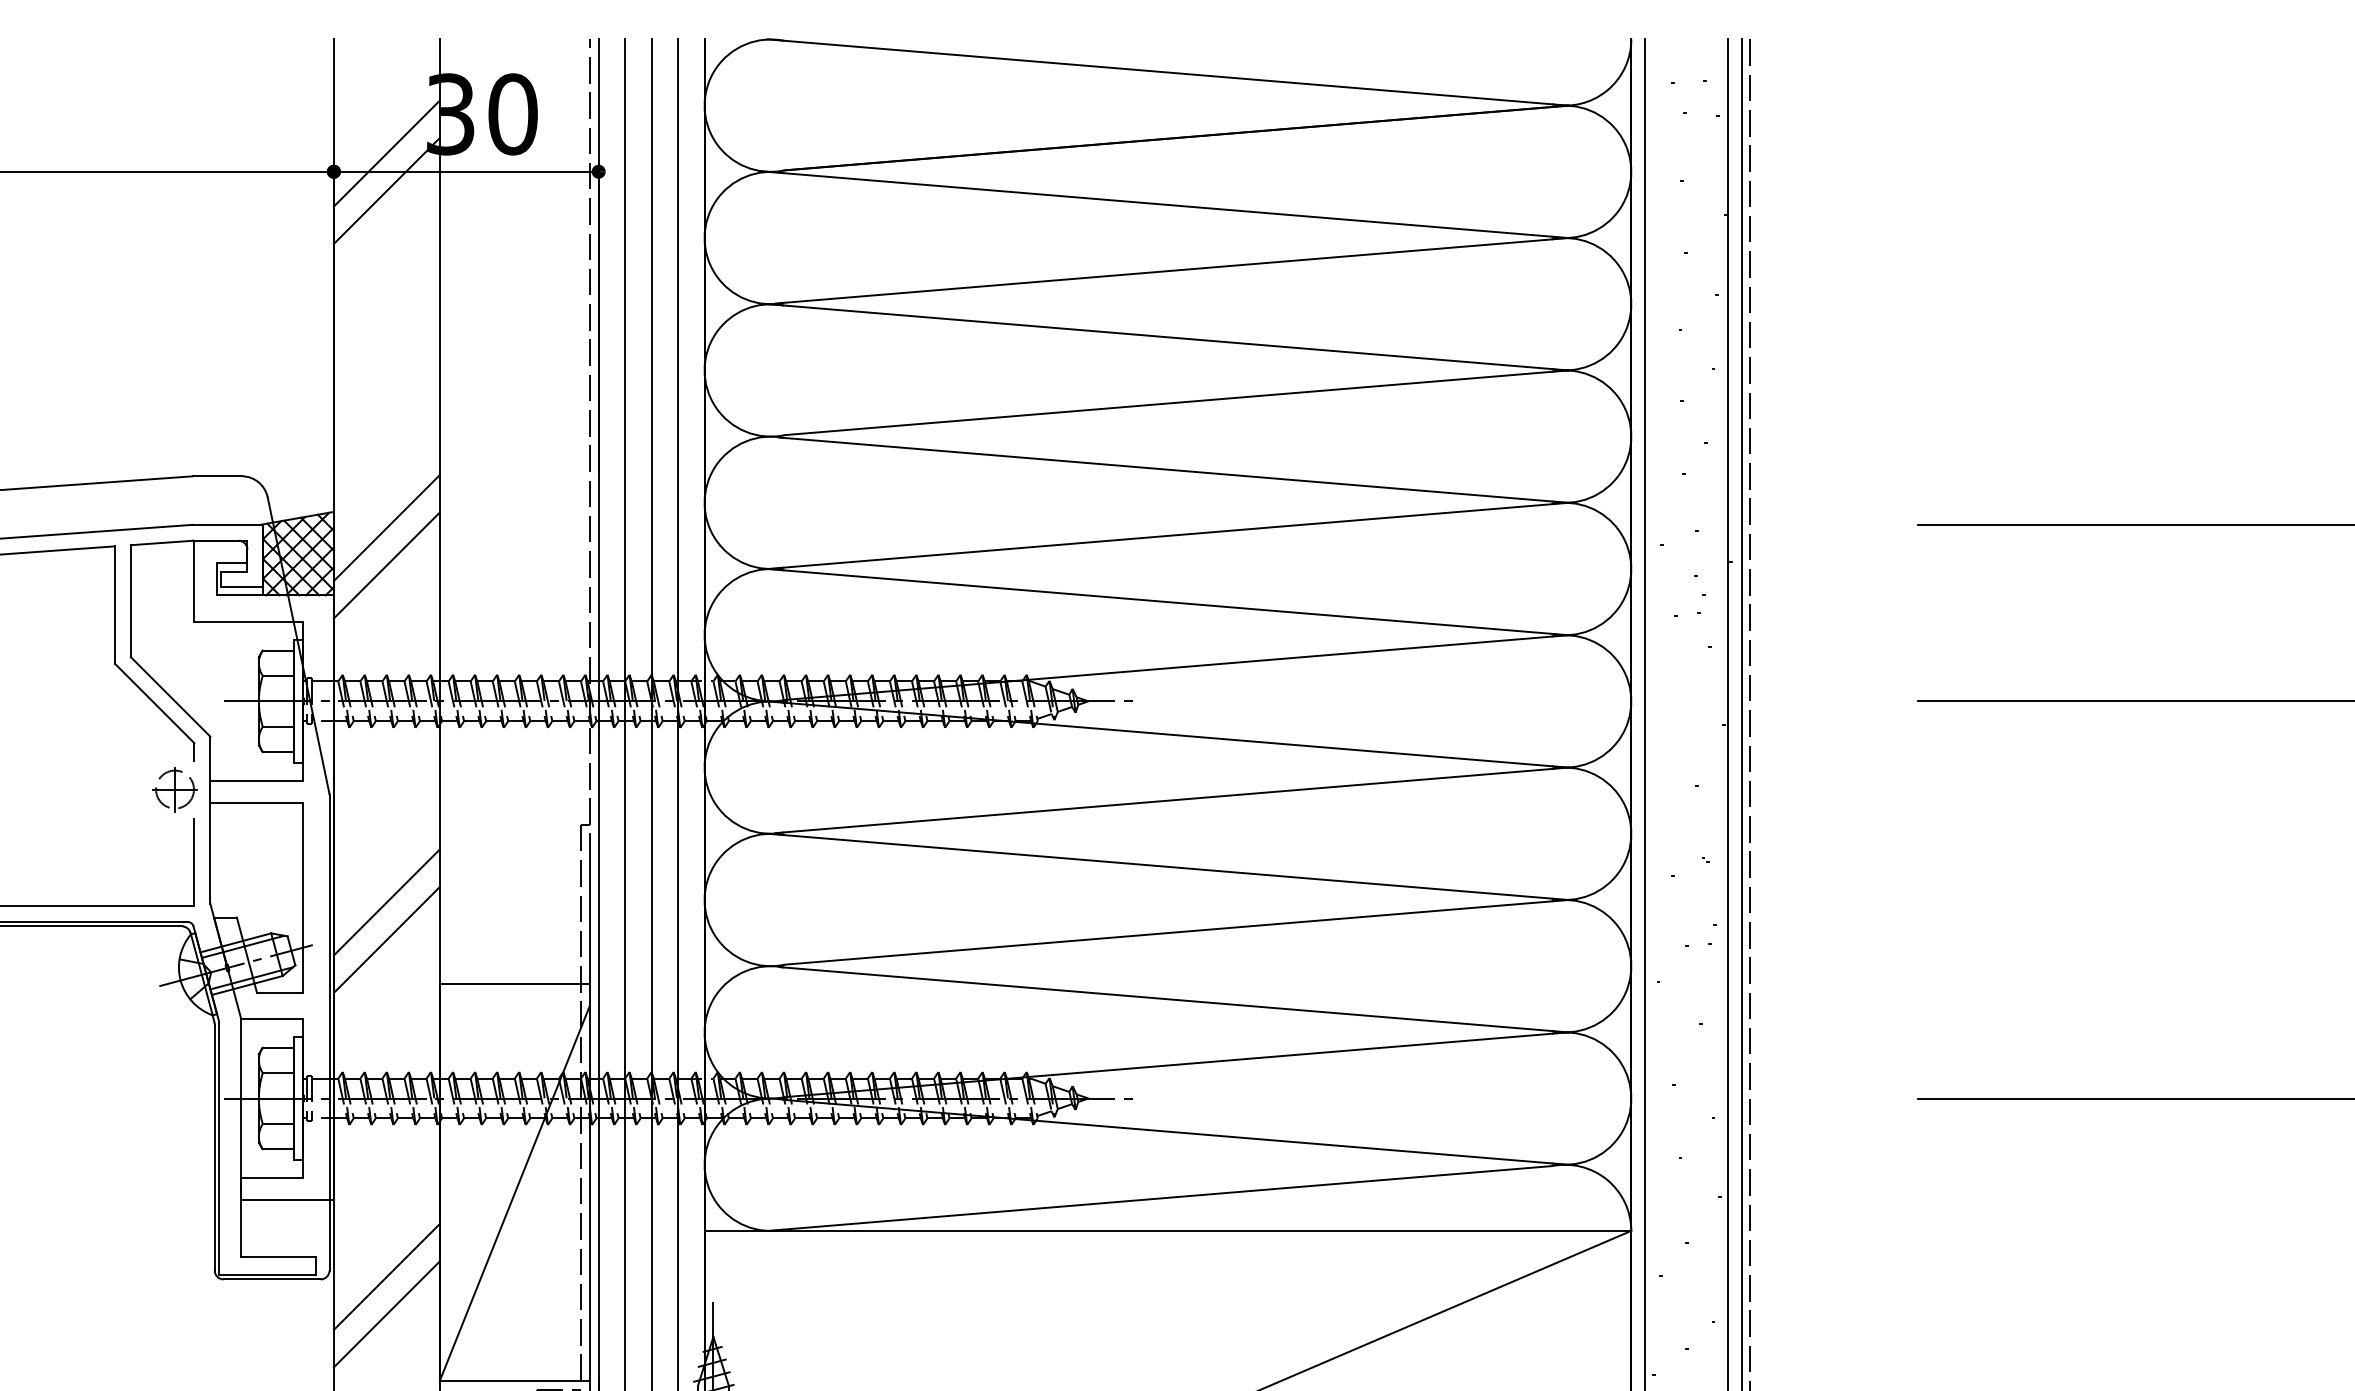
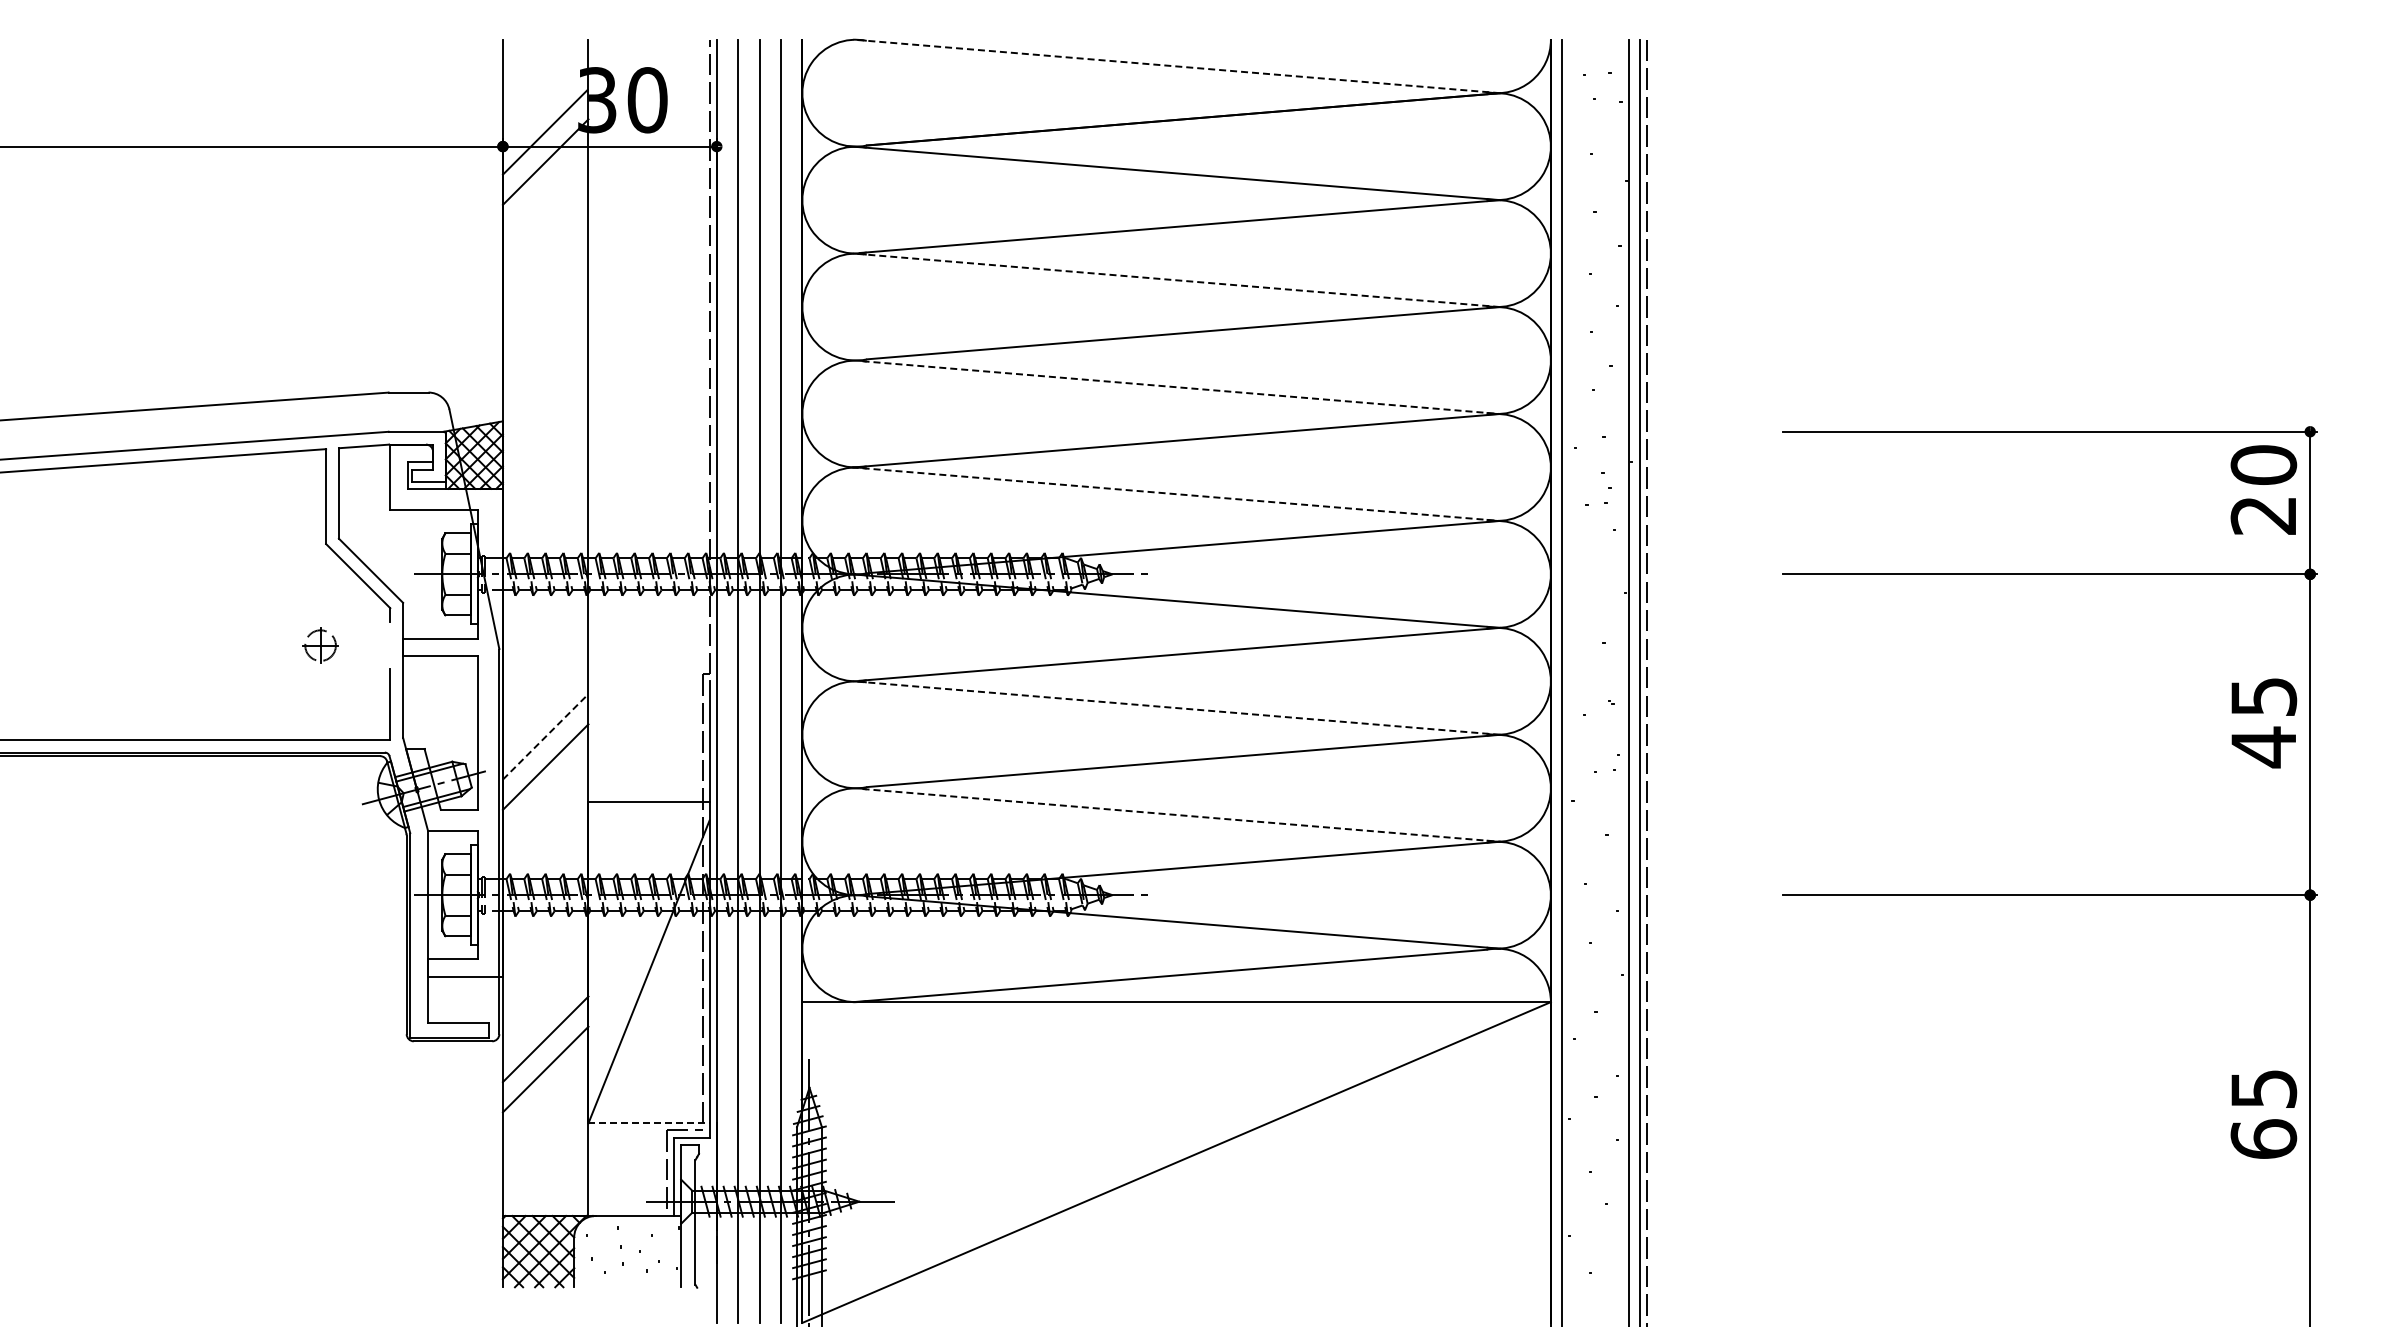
line: (1167, 72) -> (1176, 66), solid -> dashed
line: (1167, 337) -> (1176, 280), solid -> dashed
line: (1173, 470) -> (1181, 387), solid -> dashed
line: (386, 528) -> (545, 434), removed
line: (386, 565) -> (545, 464), removed
line: (1167, 602) -> (1176, 494), solid -> dashed
part: (174, 789) -> (320, 645), moved
line: (1167, 867) -> (1176, 708), solid -> dashed
line: (387, 902) -> (546, 736), solid -> dashed
line: (1173, 999) -> (1181, 815), solid -> dashed
line: (515, 1381) -> (649, 1123), solid -> dashed

